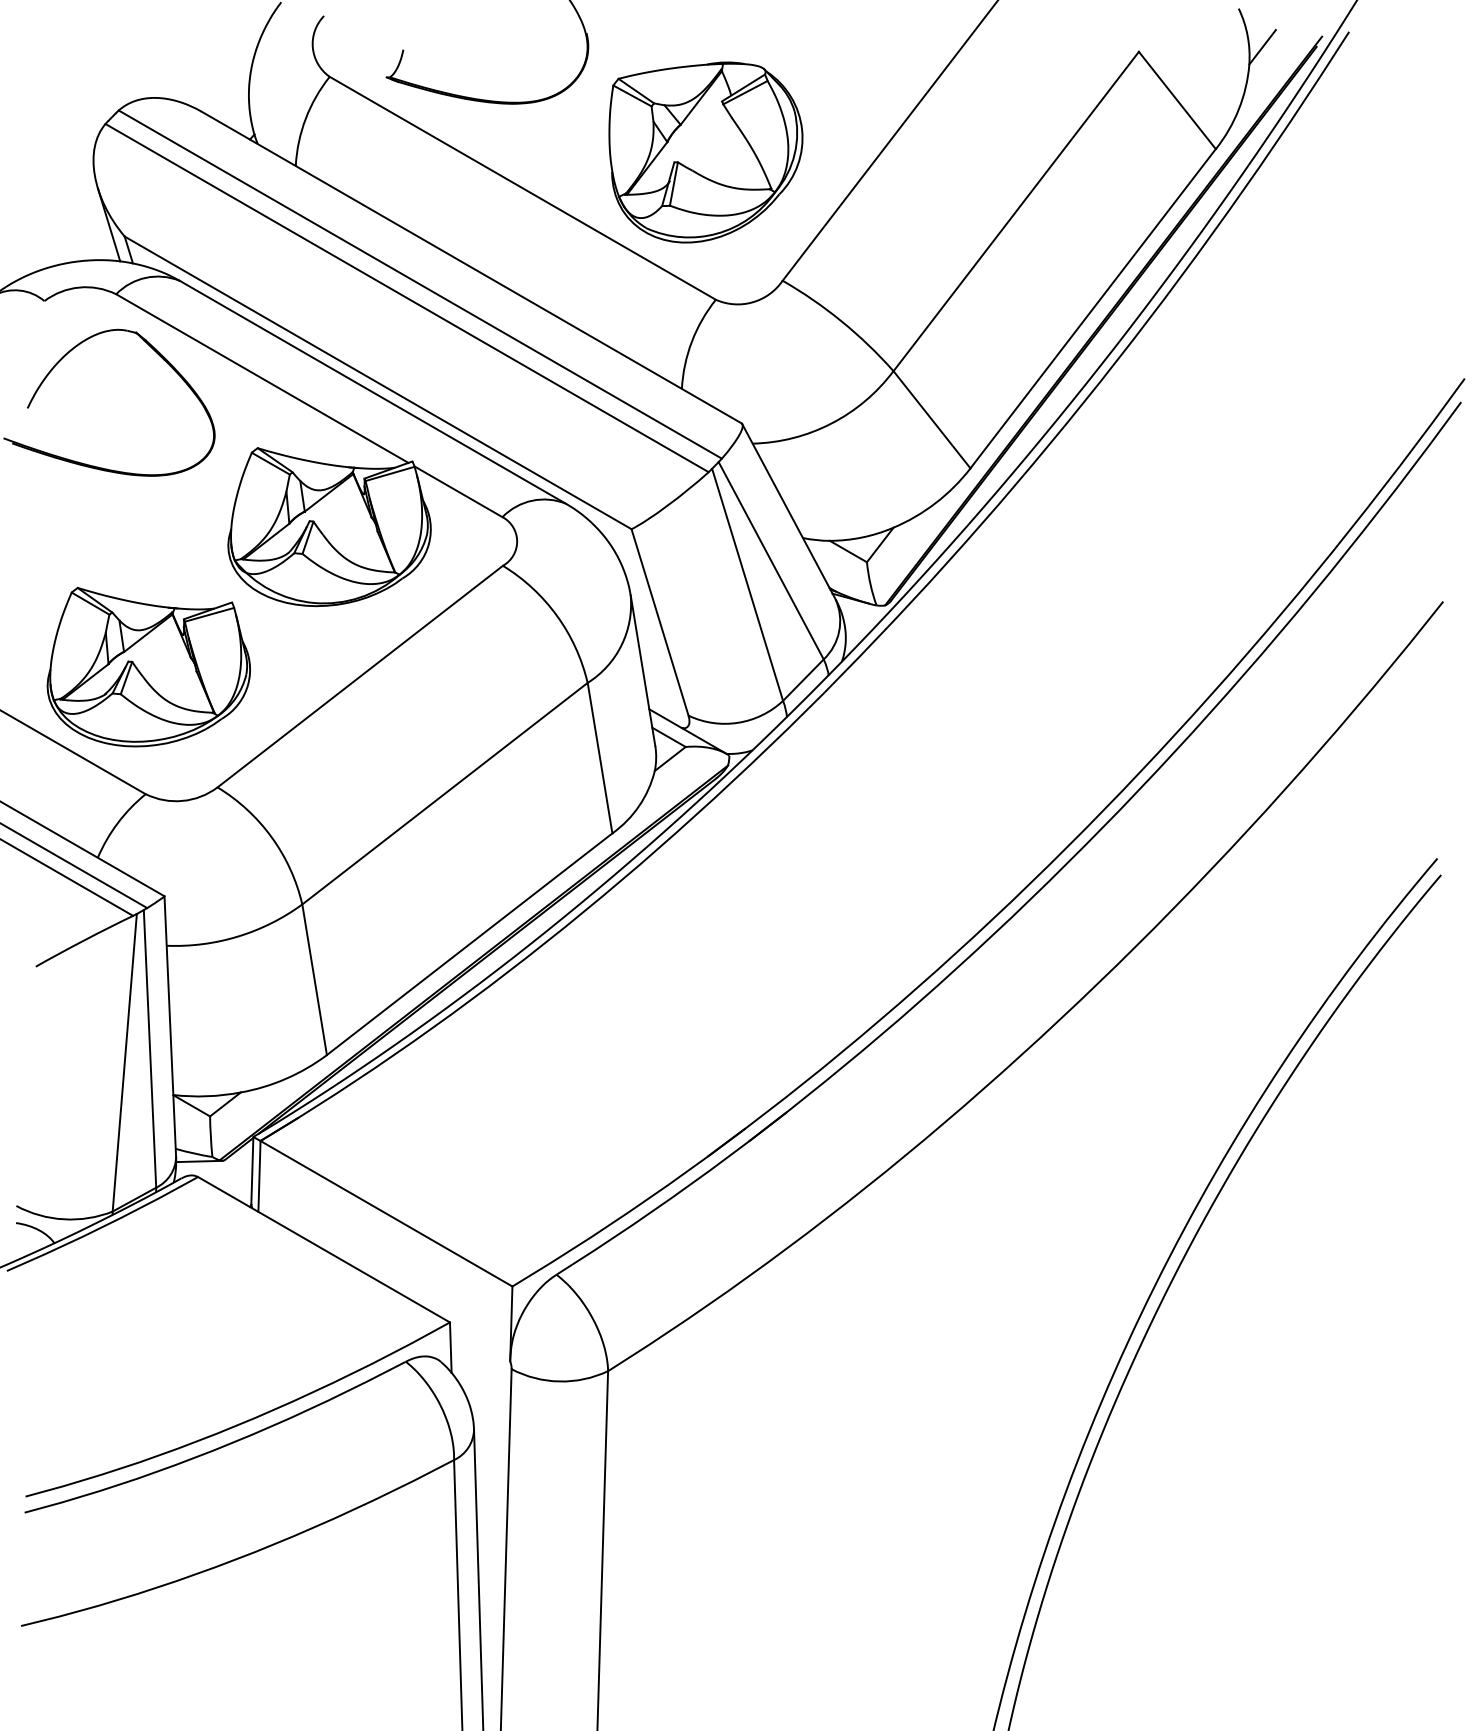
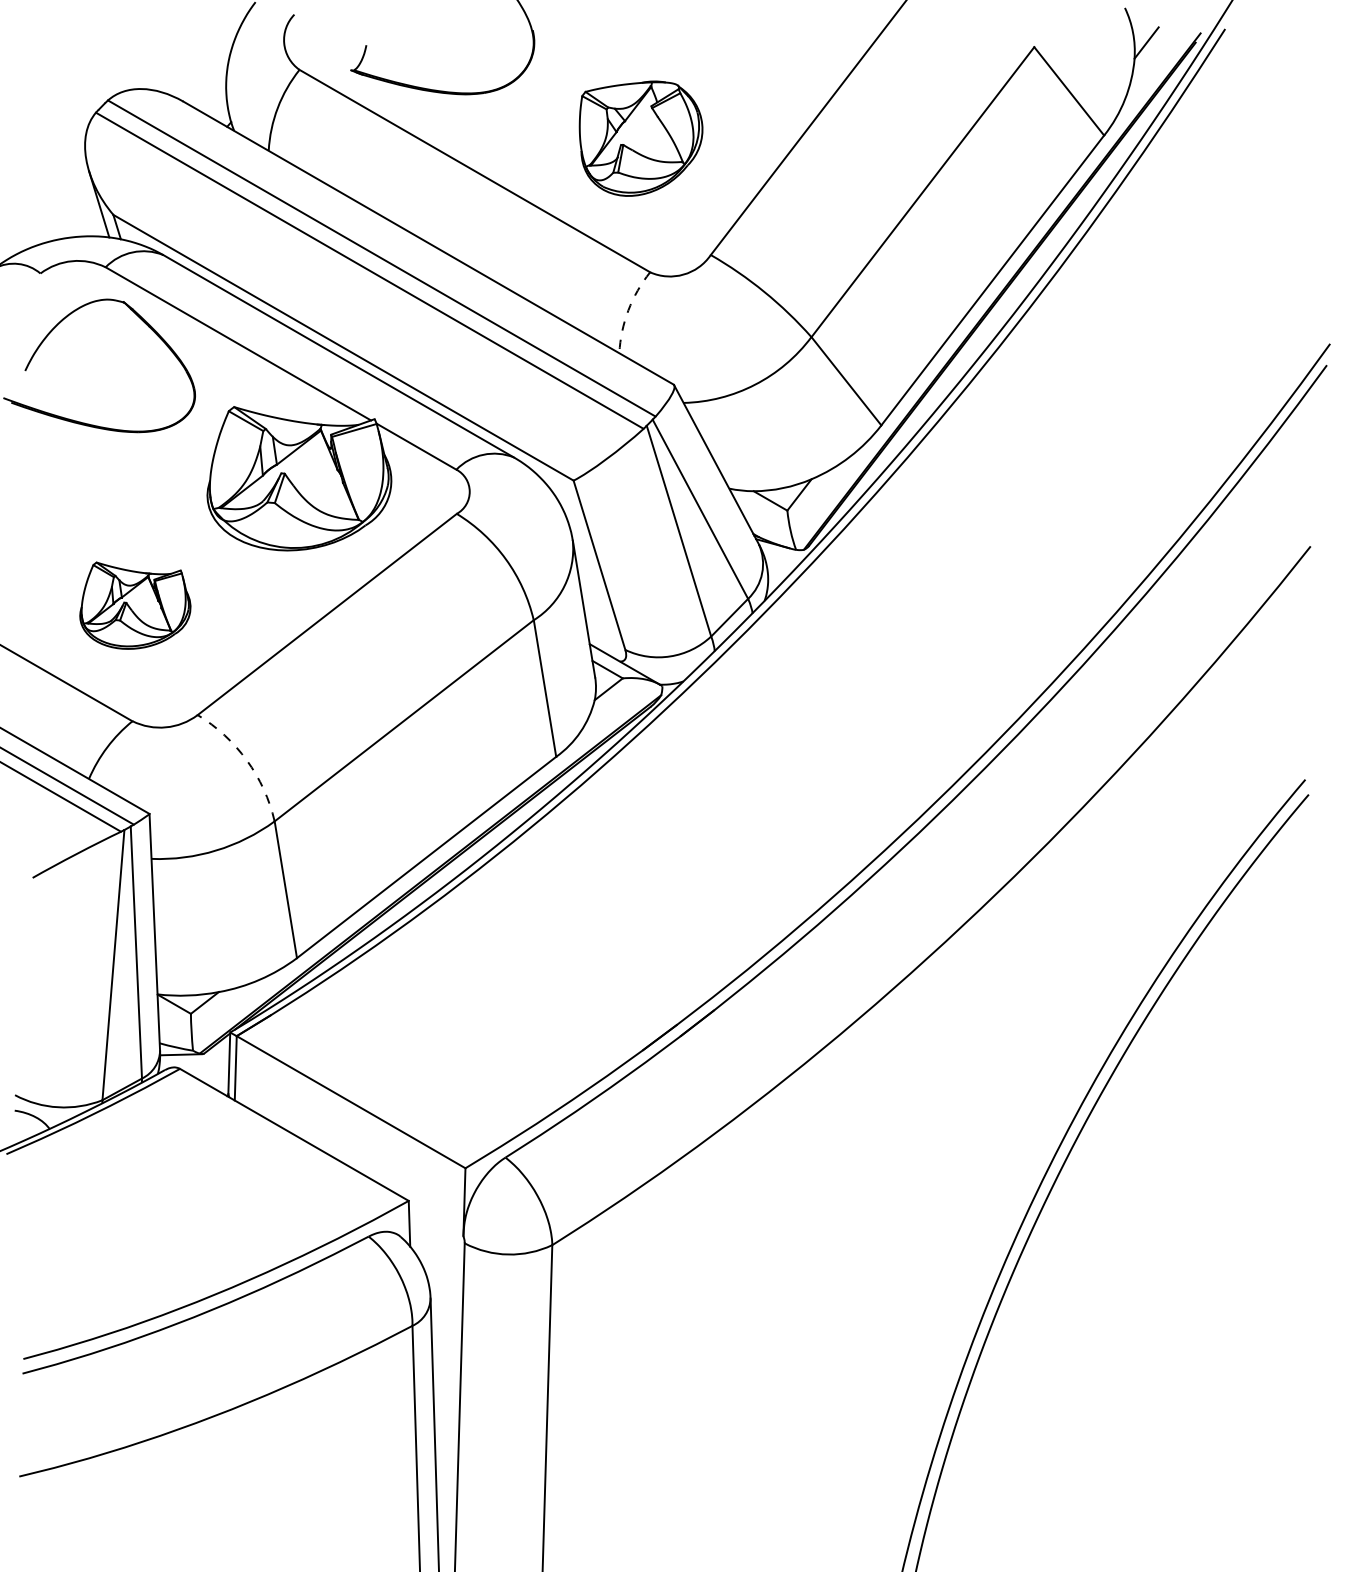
part: (705, 152) -> (640, 138), size x0.7
arc: (691, 341) -> (628, 310), solid -> dashed
part: (149, 666) -> (135, 605), size x0.6
arc: (271, 837) -> (246, 760), solid -> dashed

